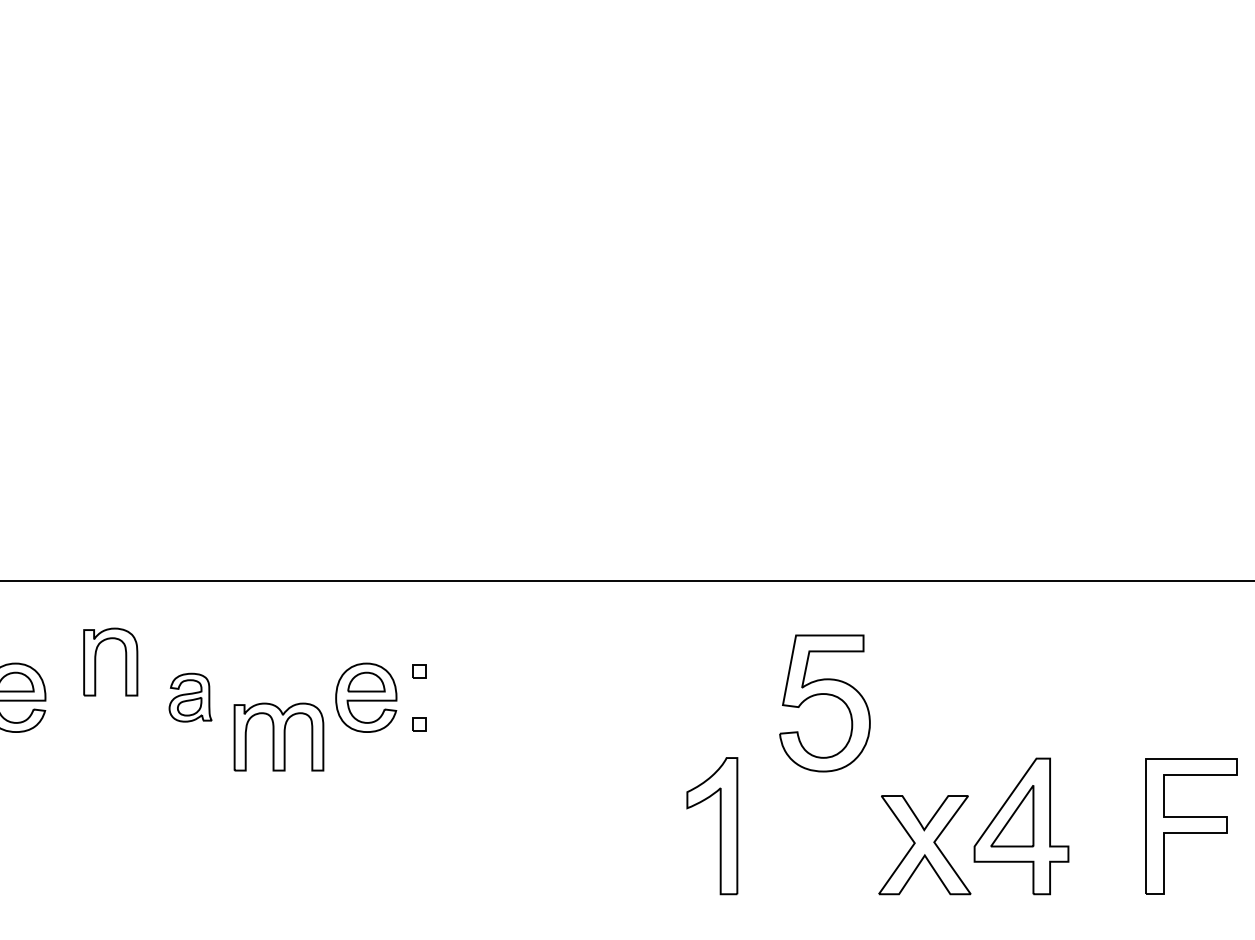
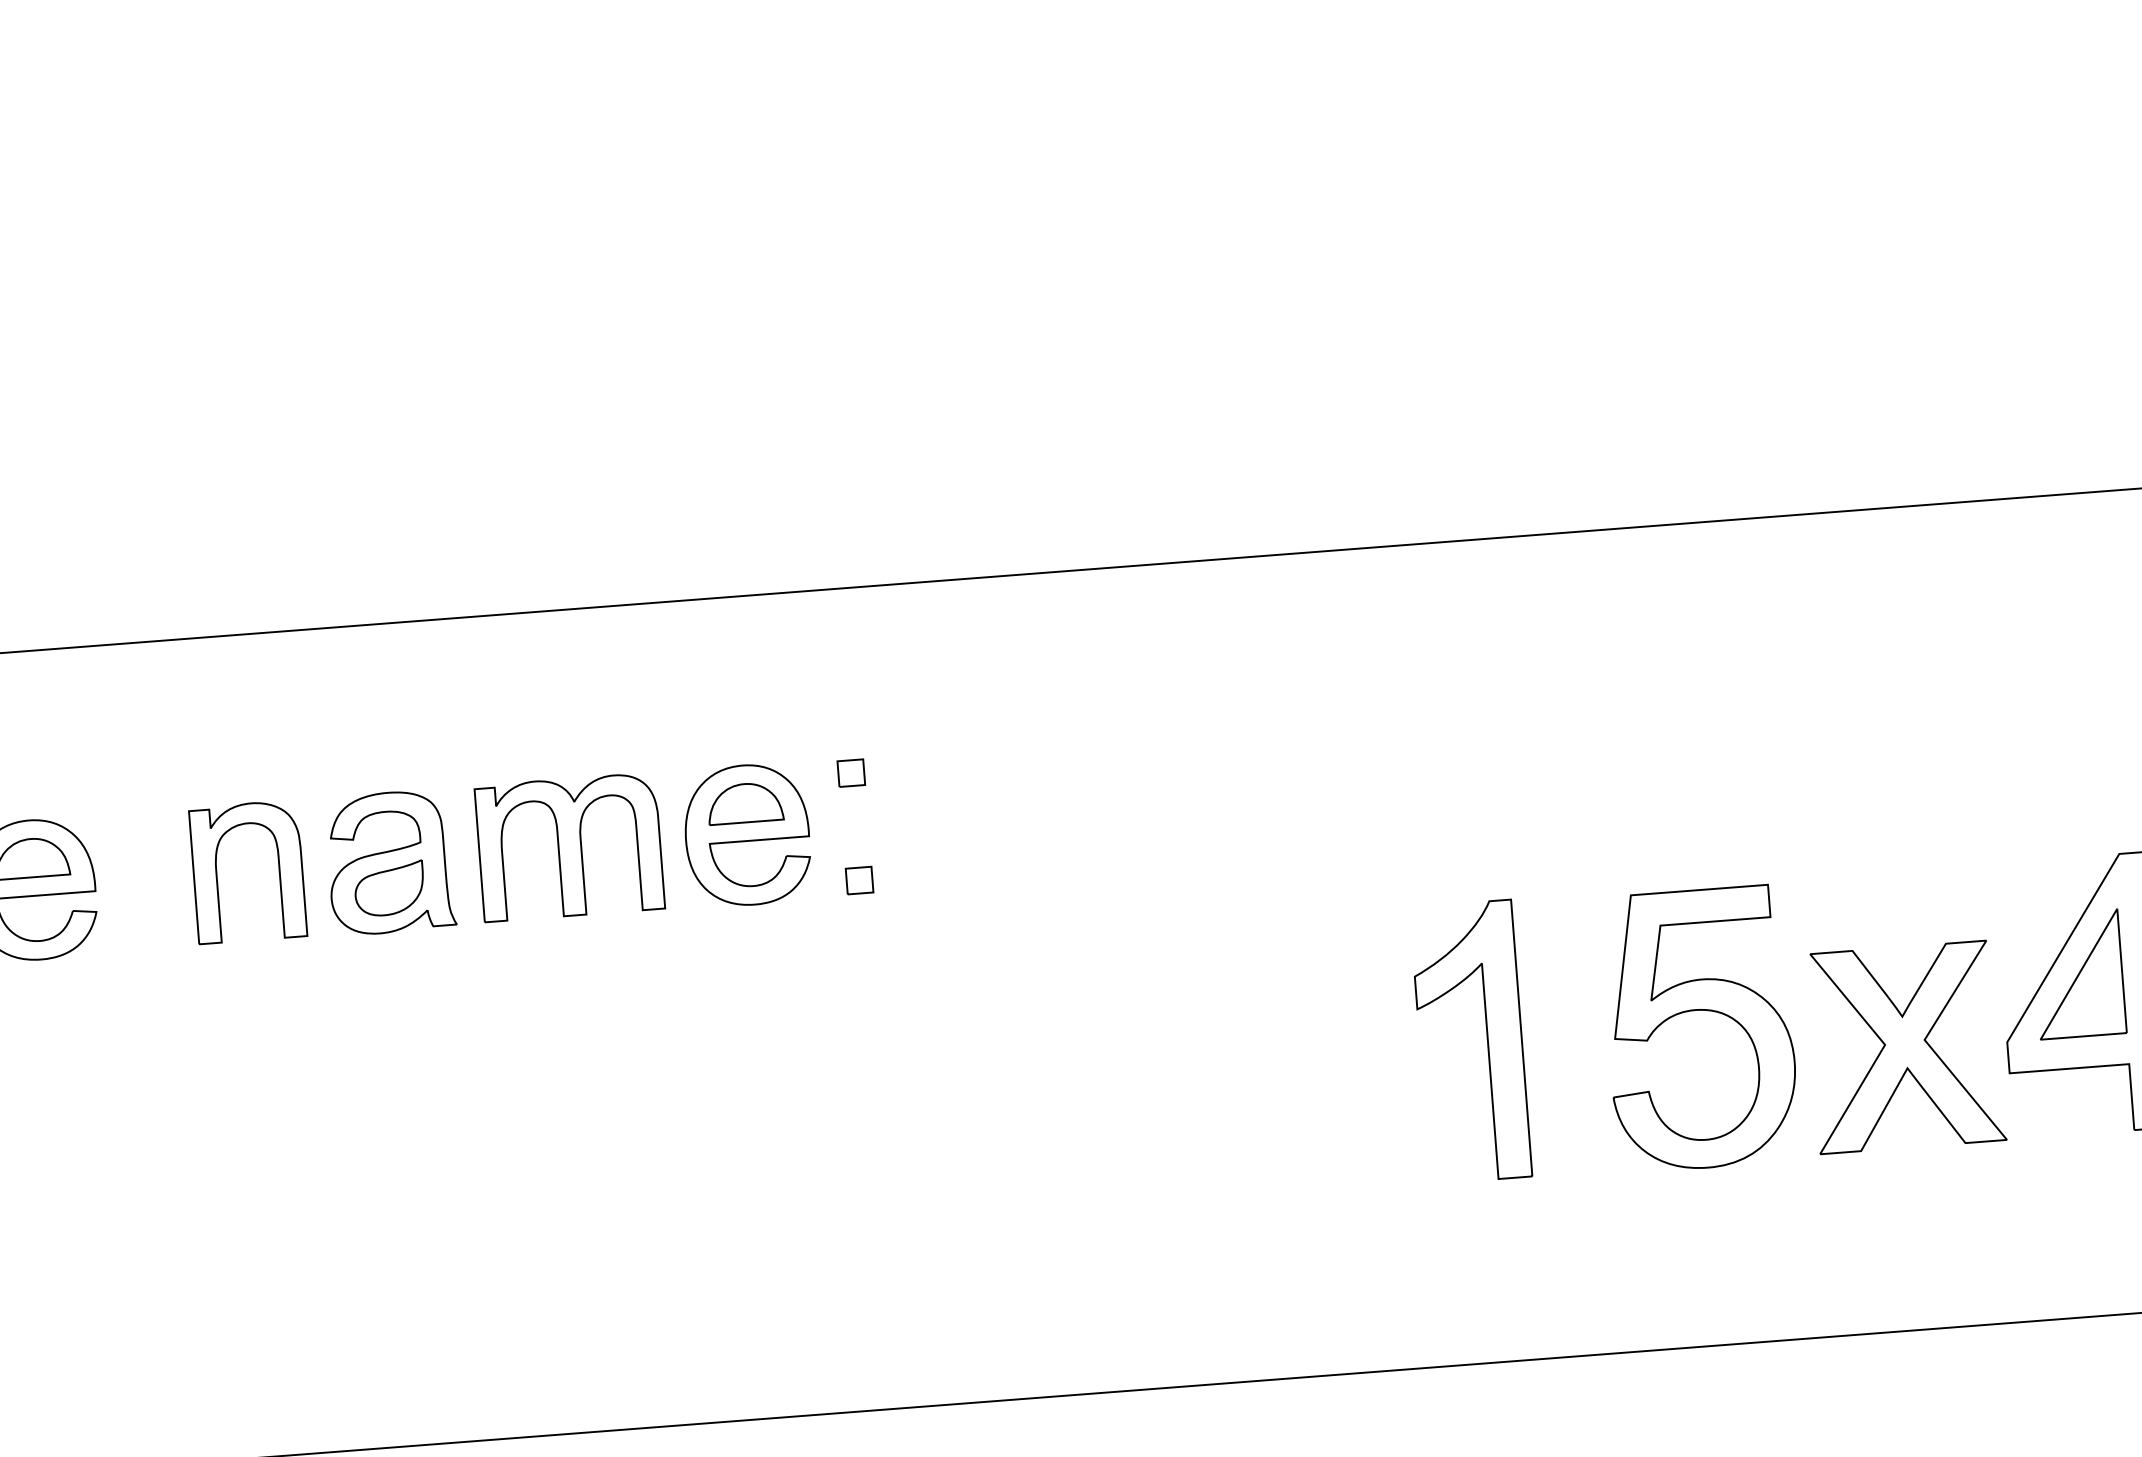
part: (96, 661) -> (219, 873), moved
part: (827, 695) -> (1704, 1012), moved
part: (190, 697) -> (389, 862), size x1.43
part: (278, 736) -> (568, 846), moved

